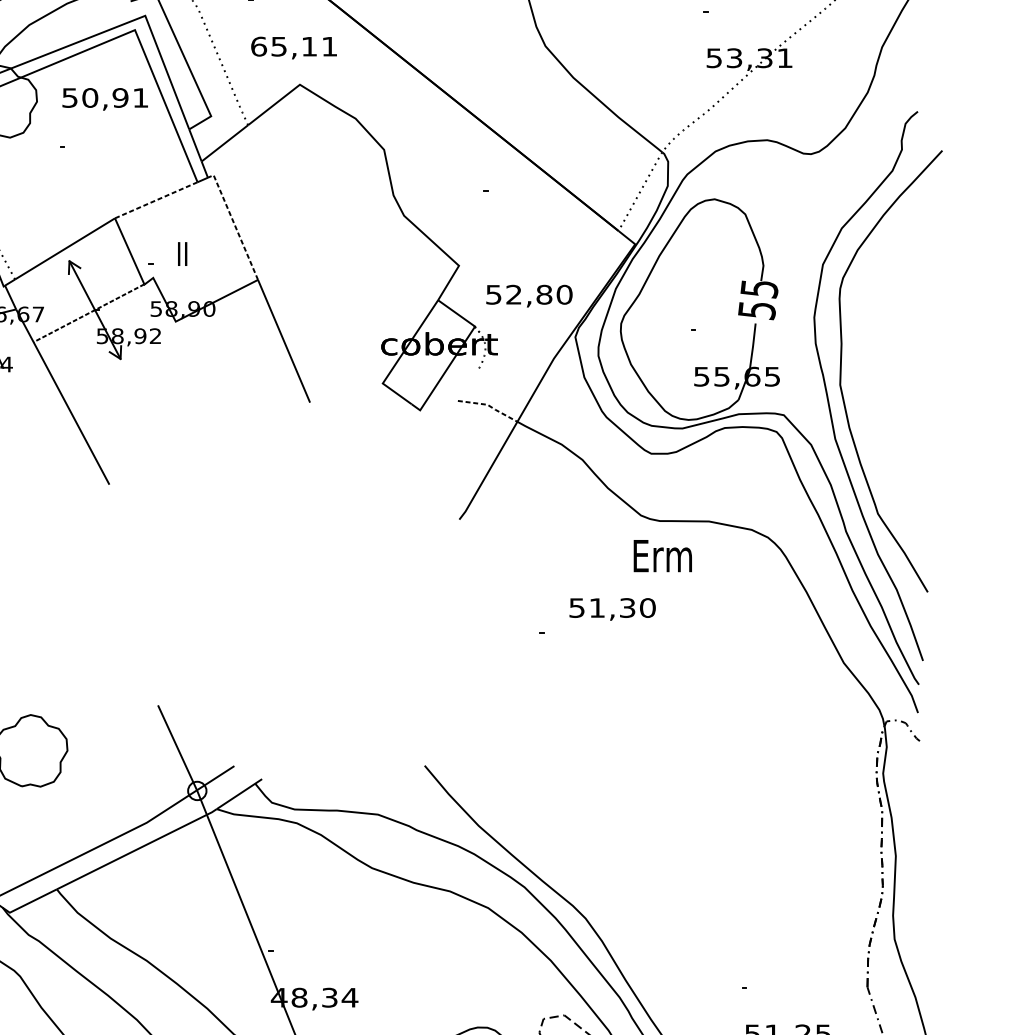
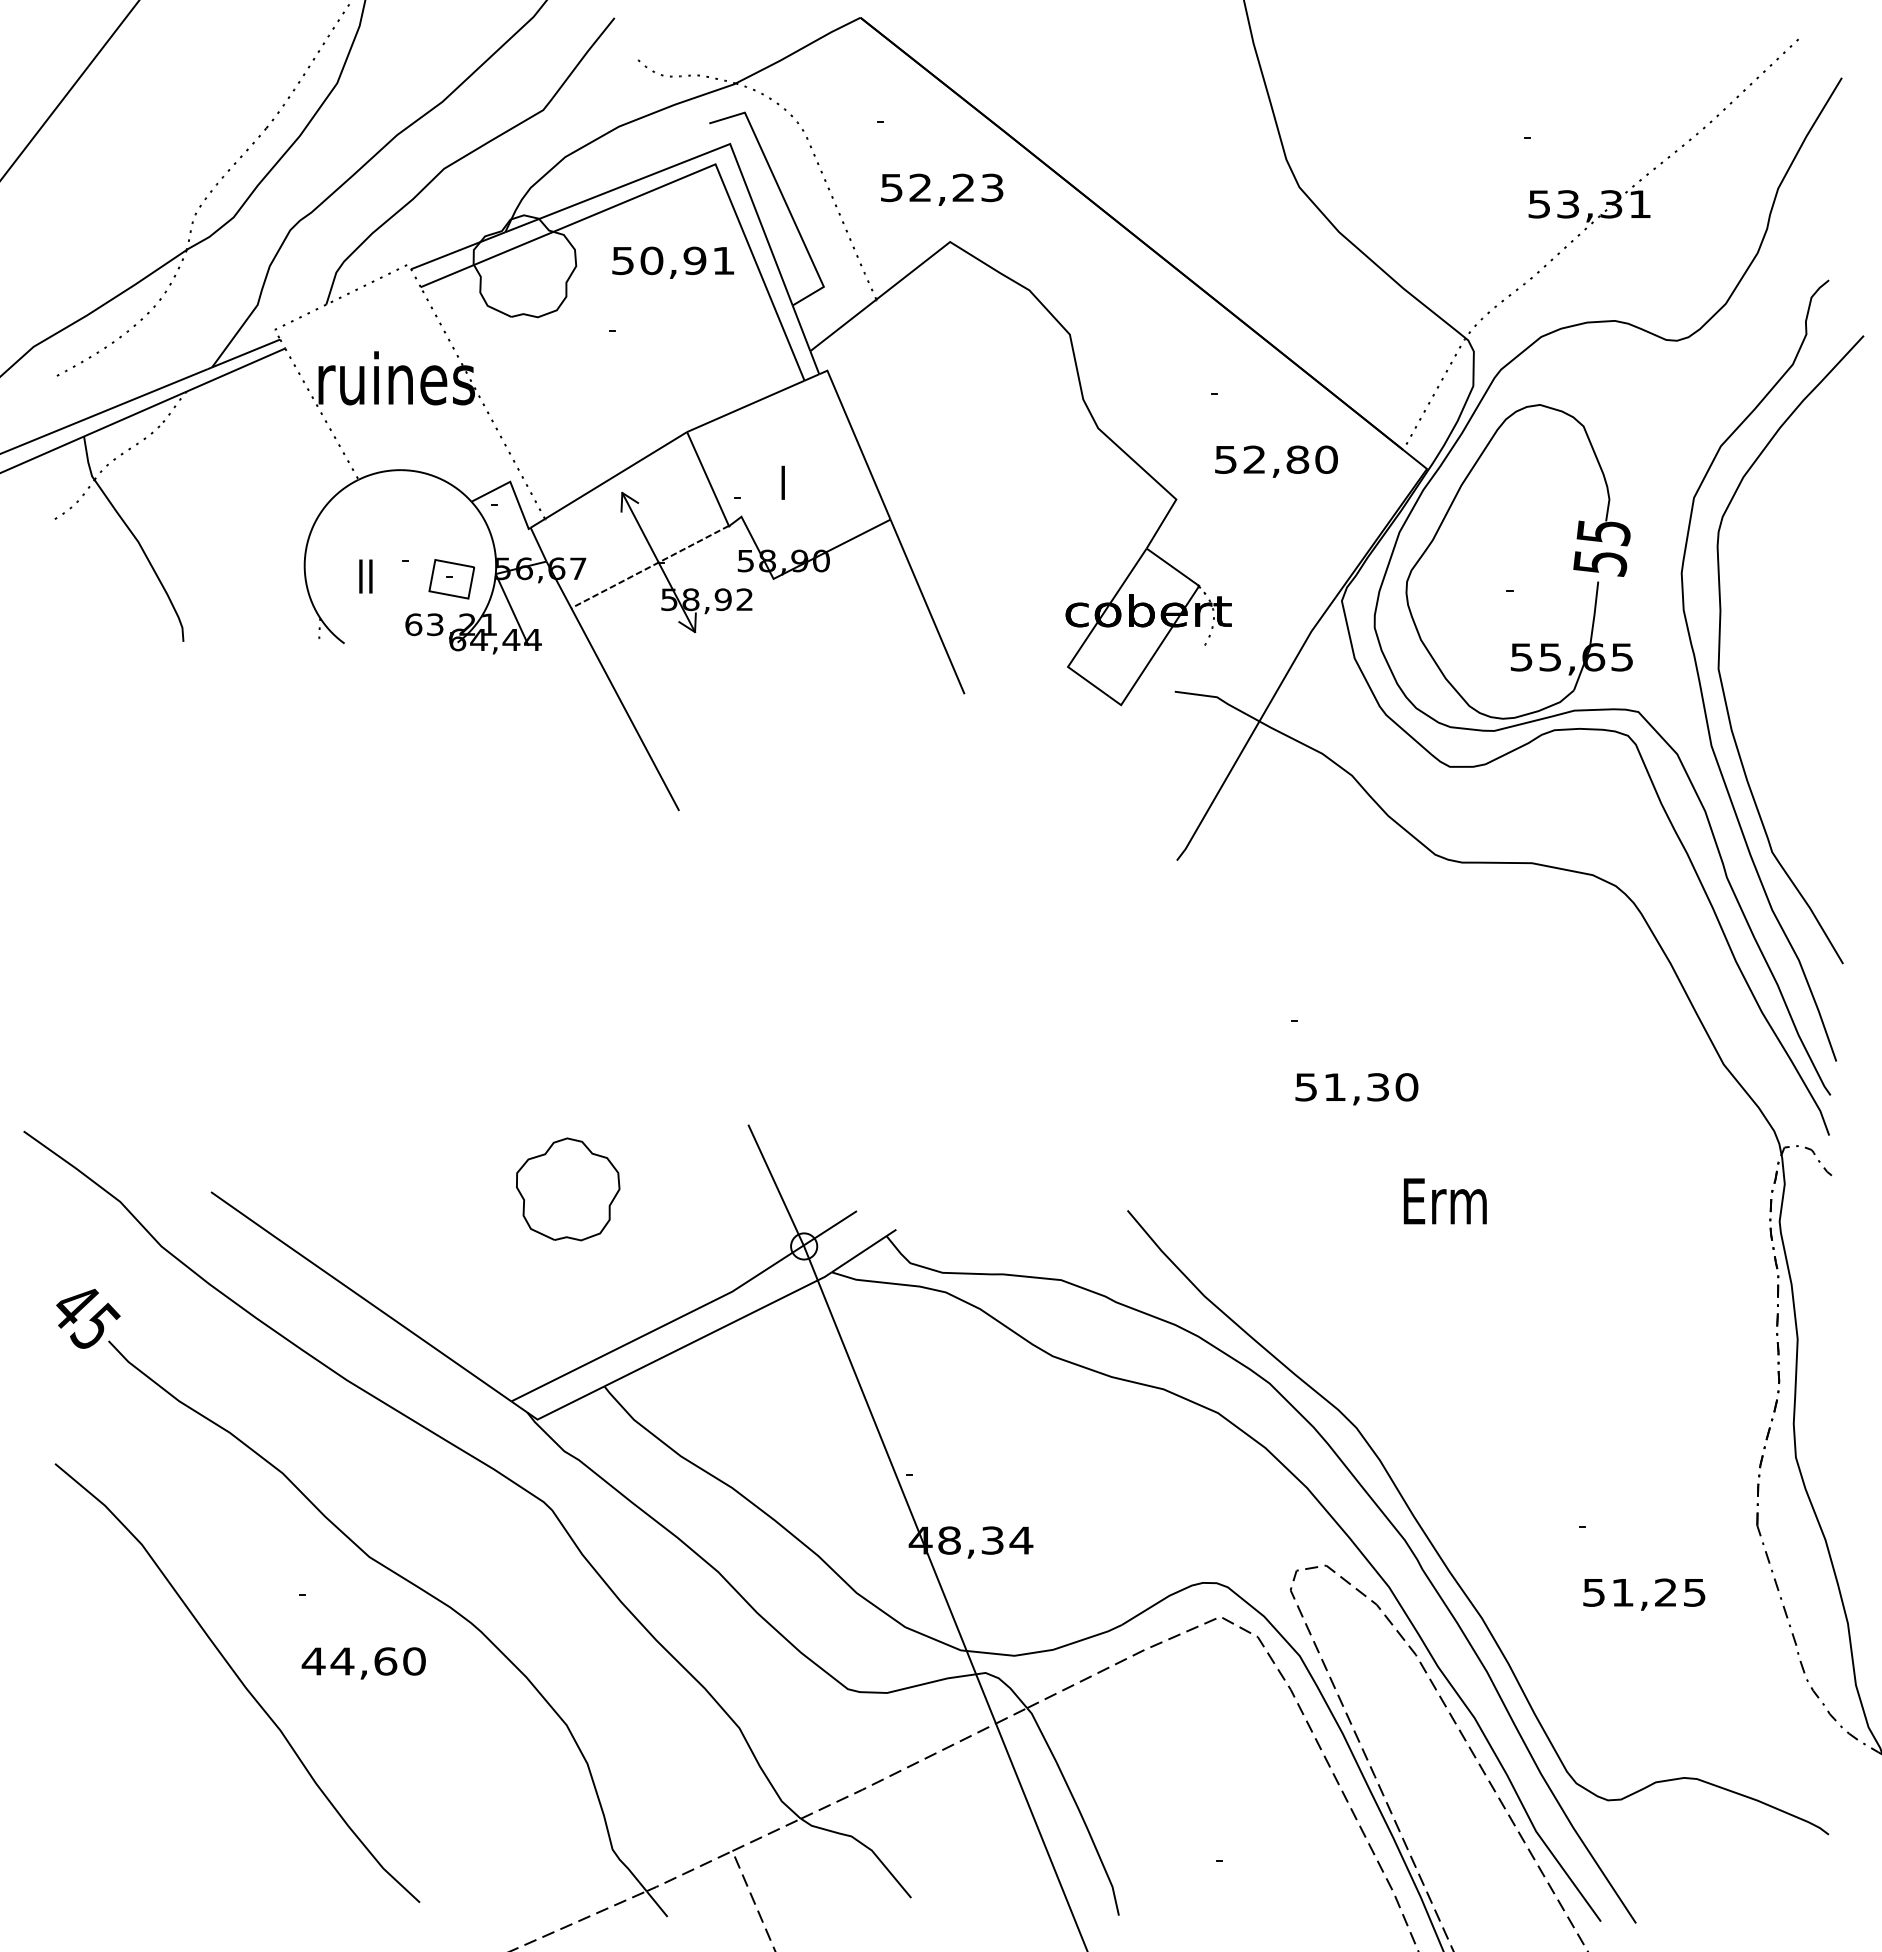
text: (293, 46) -> (941, 187), 65,11 -> 52,23
line: (156, 200) -> (745, 406), dashed -> solid
line: (234, 224) -> (857, 440), dashed -> solid
text: (182, 253) -> (782, 482), II -> I
text: (529, 296) -> (1276, 461), moved
line: (490, 406) -> (1220, 699), dashed -> solid
text: (663, 556) -> (1445, 1201), moved
text: (612, 609) -> (1356, 1089), moved

